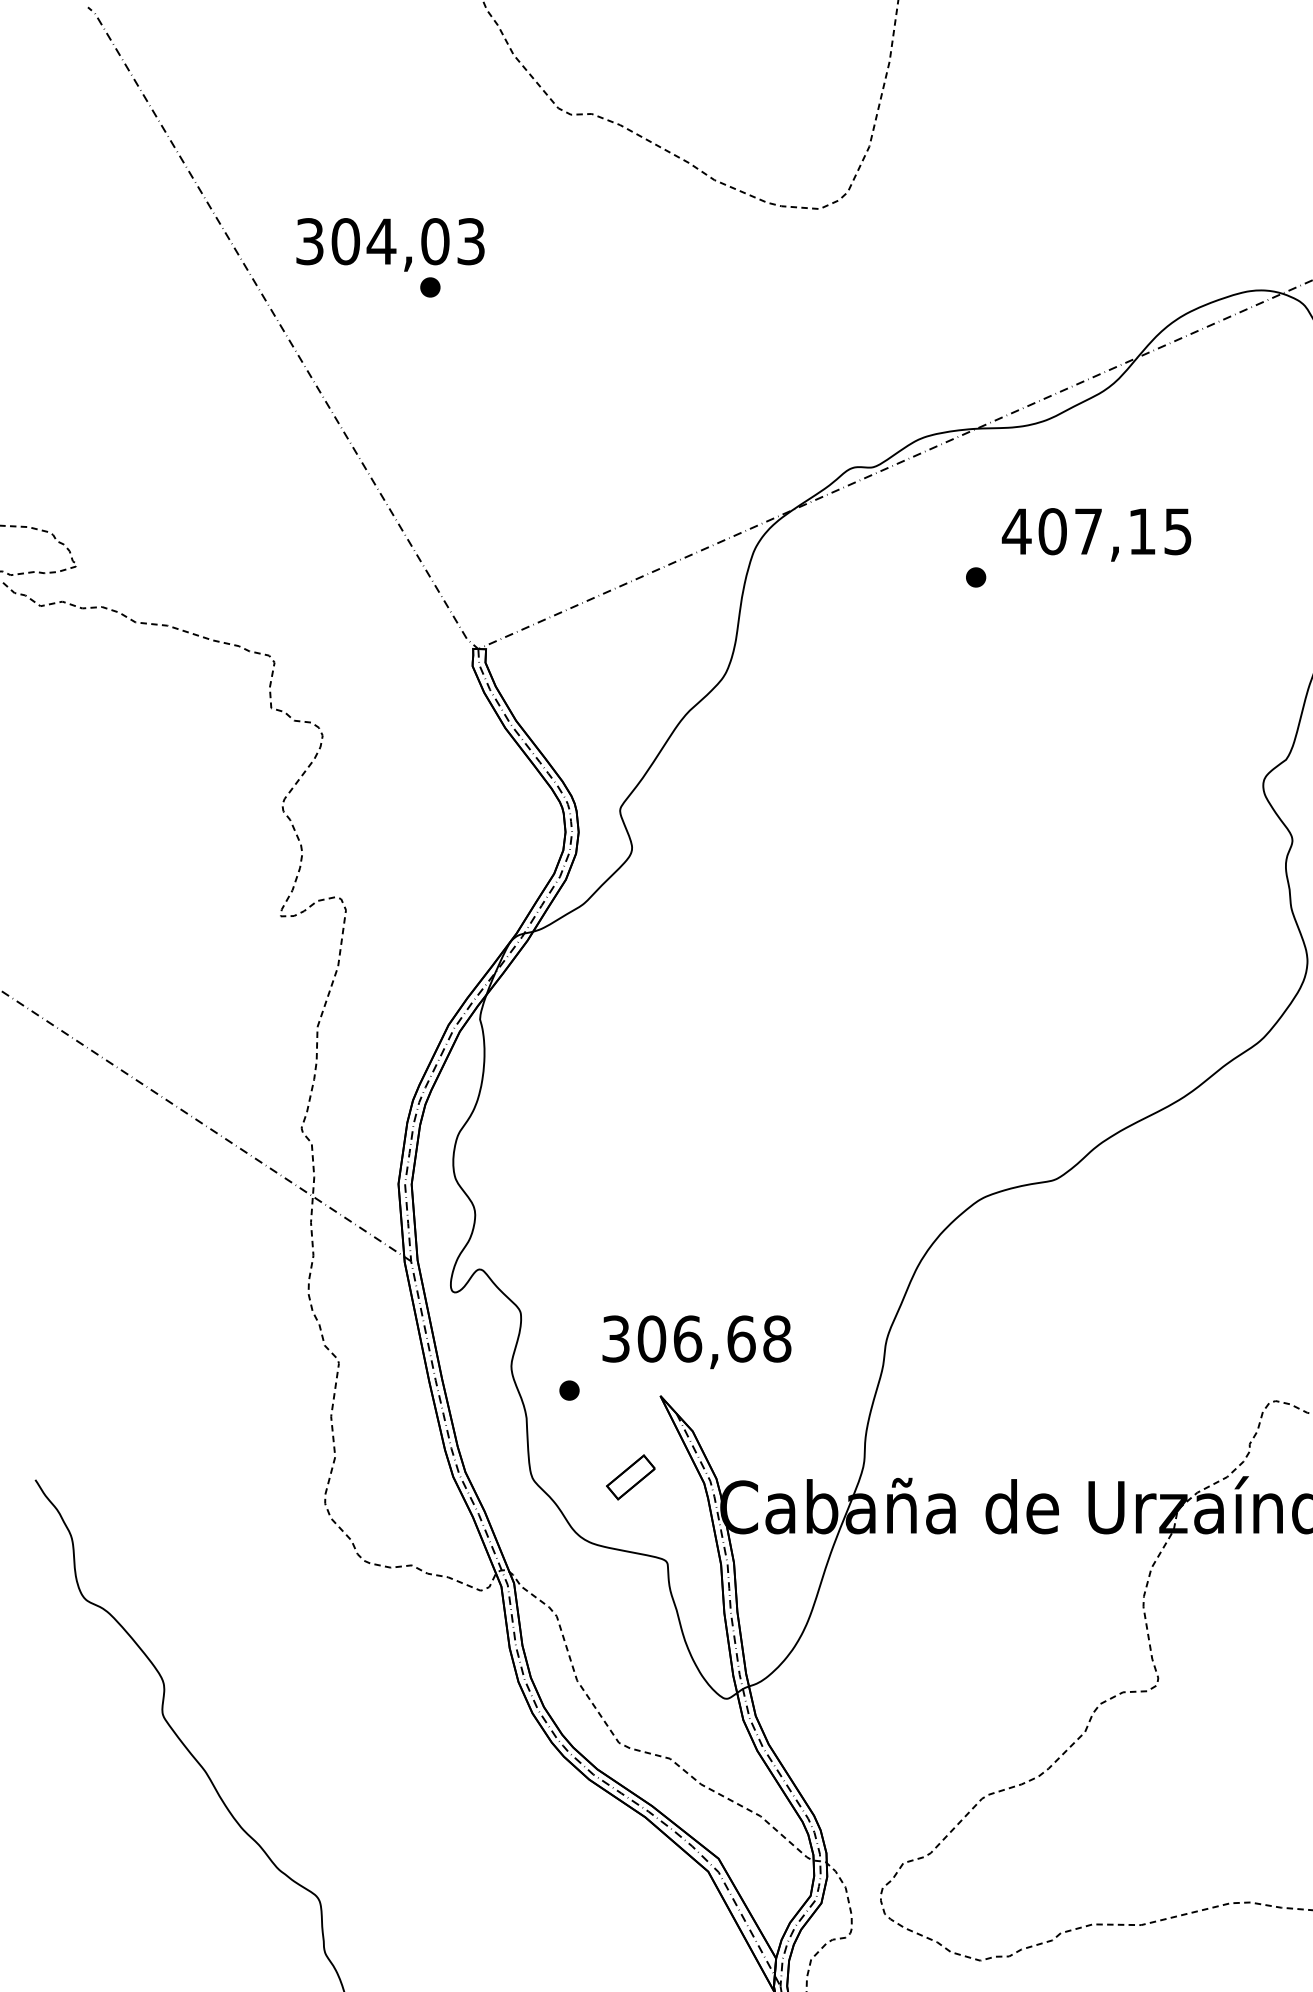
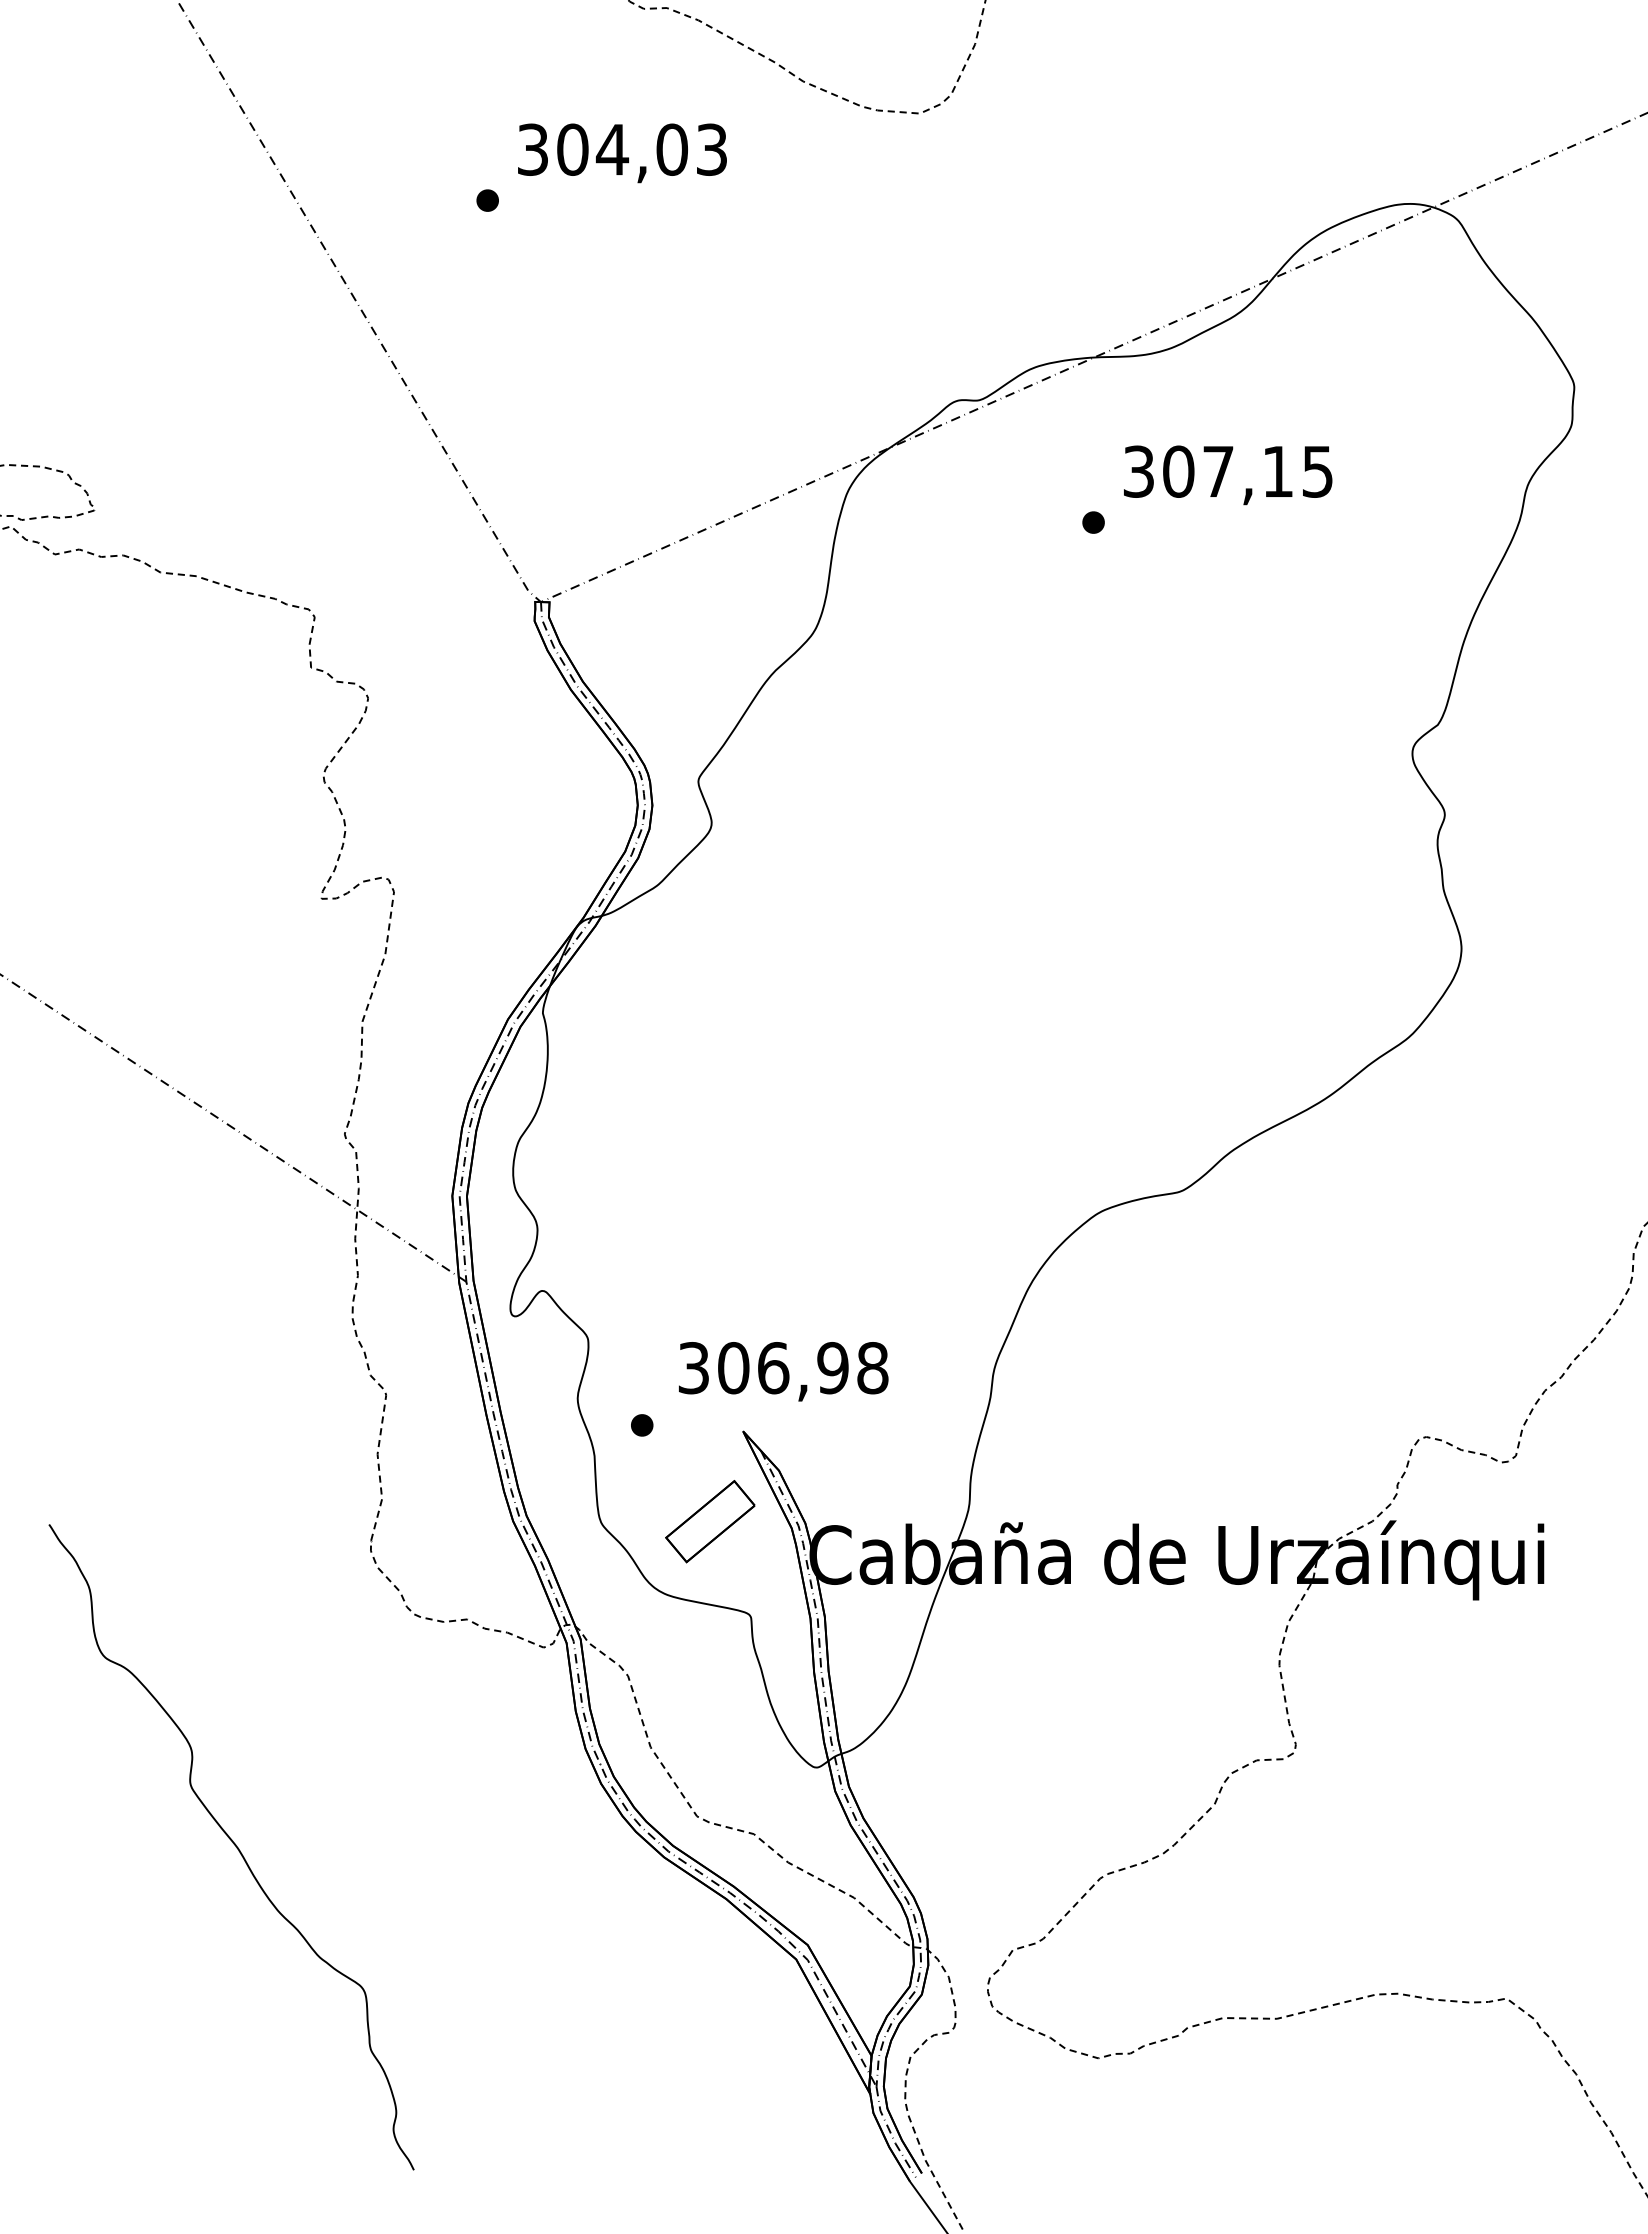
text: (390, 245) -> (622, 153), moved
text: (1016, 531) -> (1138, 471), 407,15 -> 307,15
text: (741, 1339) -> (833, 1368), 306,68 -> 306,98
part: (631, 1477) -> (710, 1521), size x1.67

